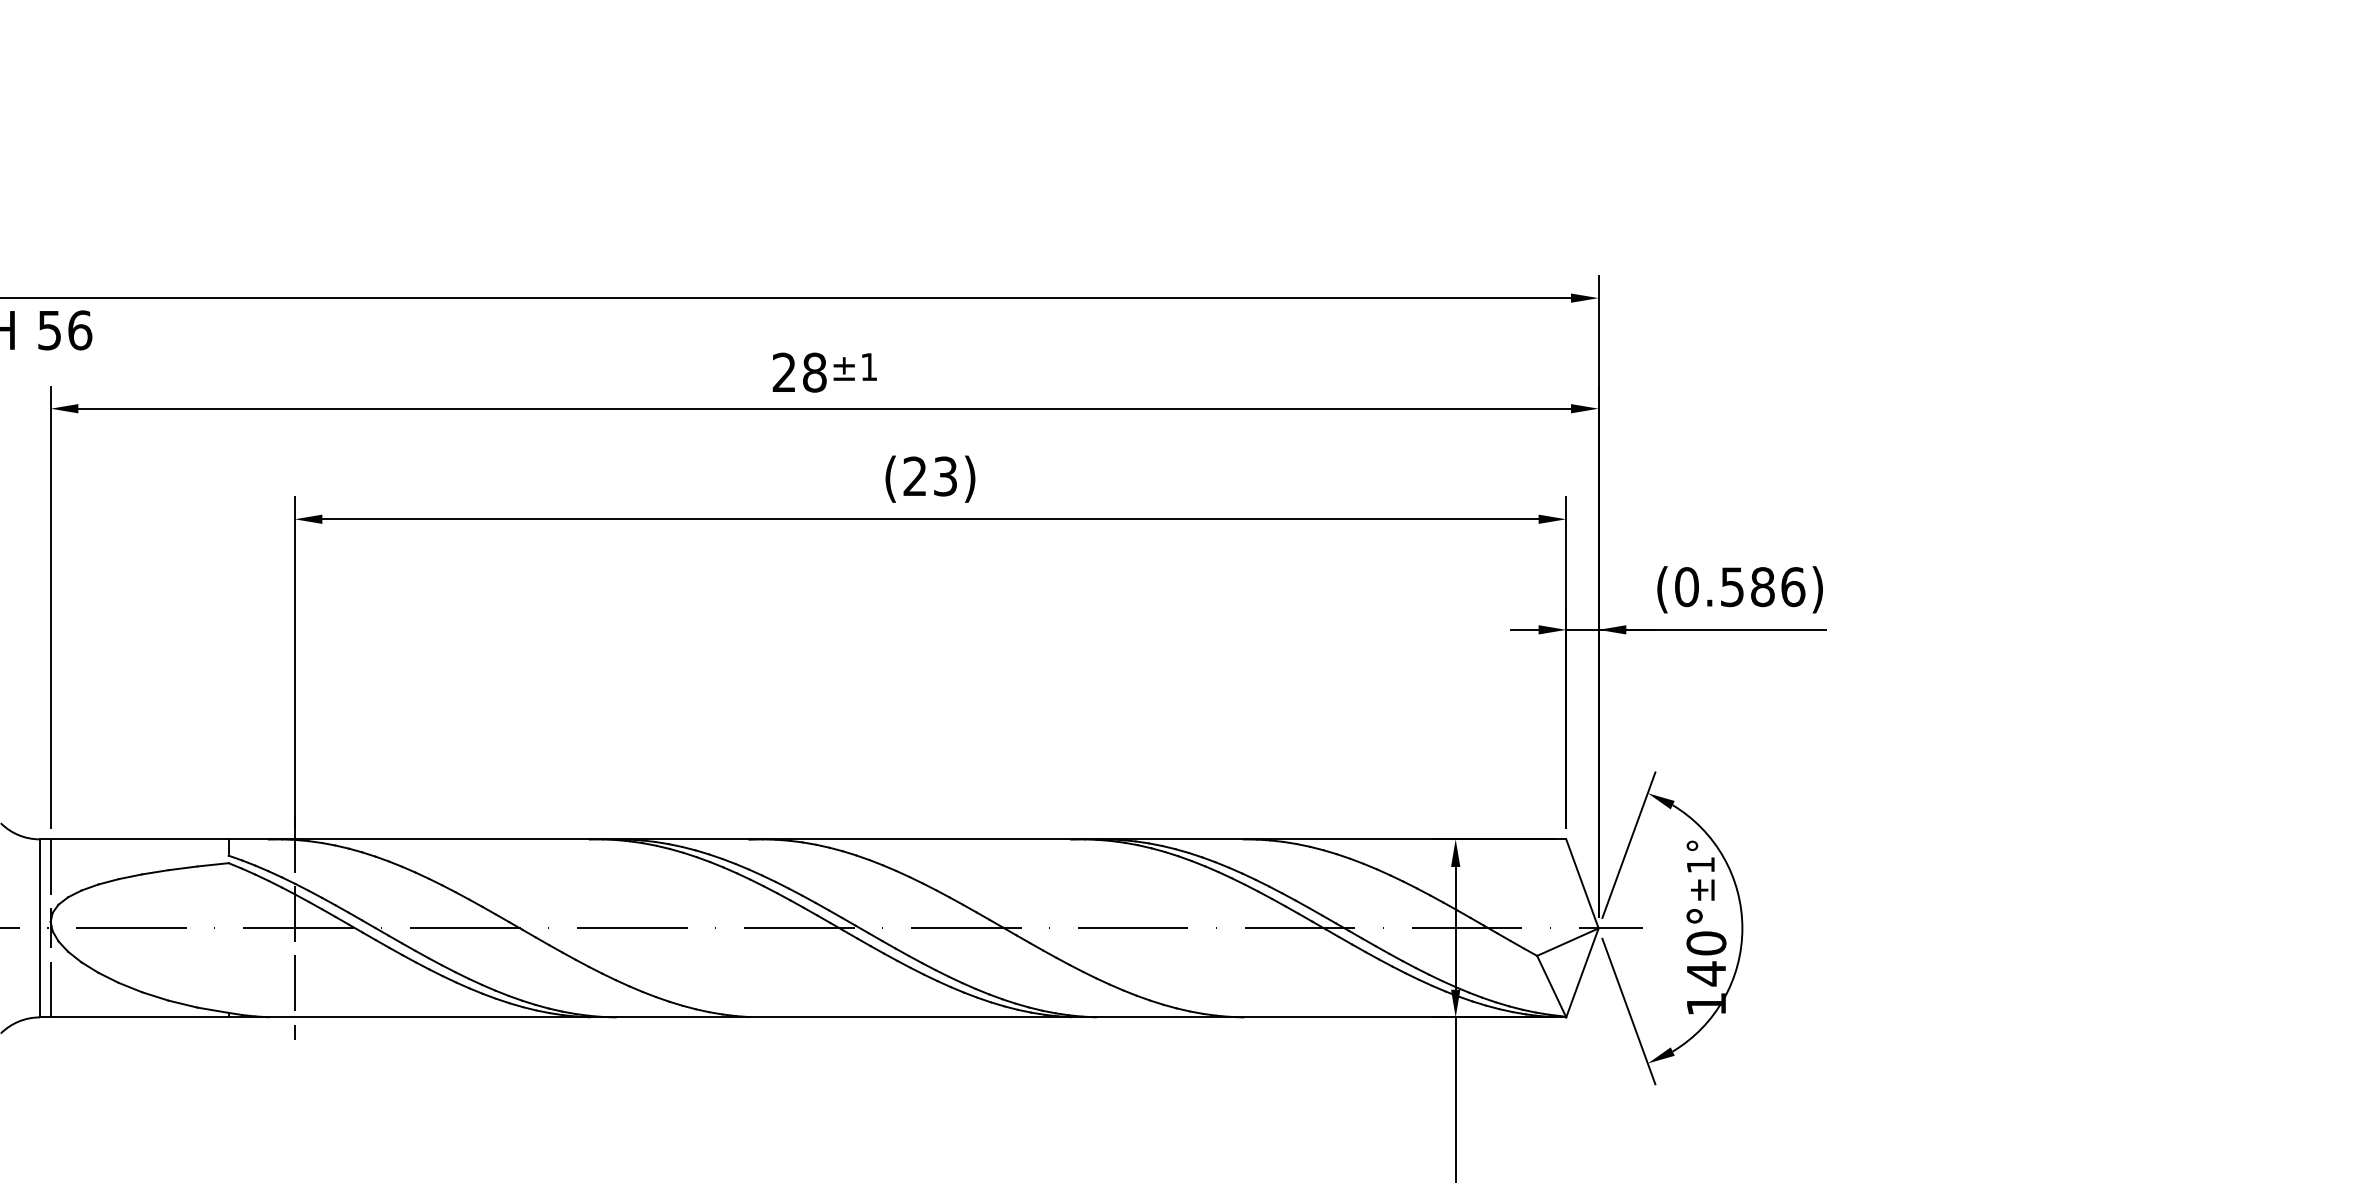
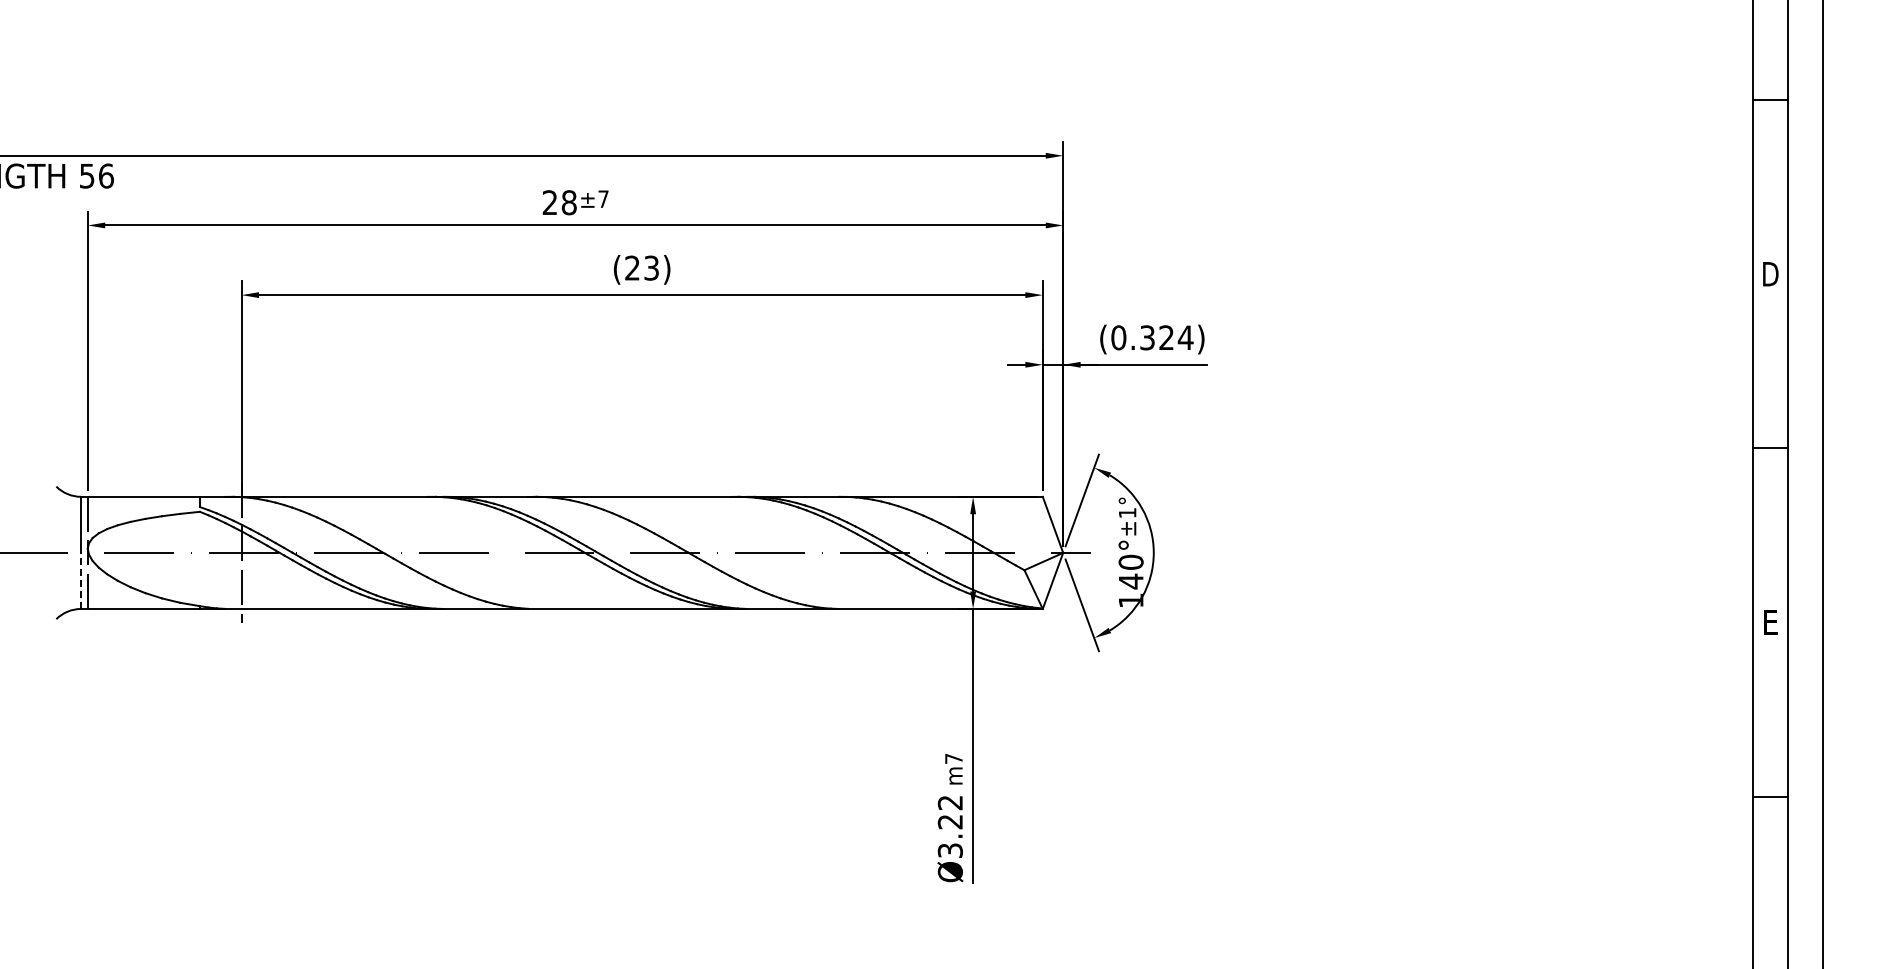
text: (869, 365) -> (603, 198), ±1 -> ±7
text: (1764, 586) -> (1167, 337), (0.586) -> (0.324)
line: (40, 972) -> (81, 580), solid -> dashed

